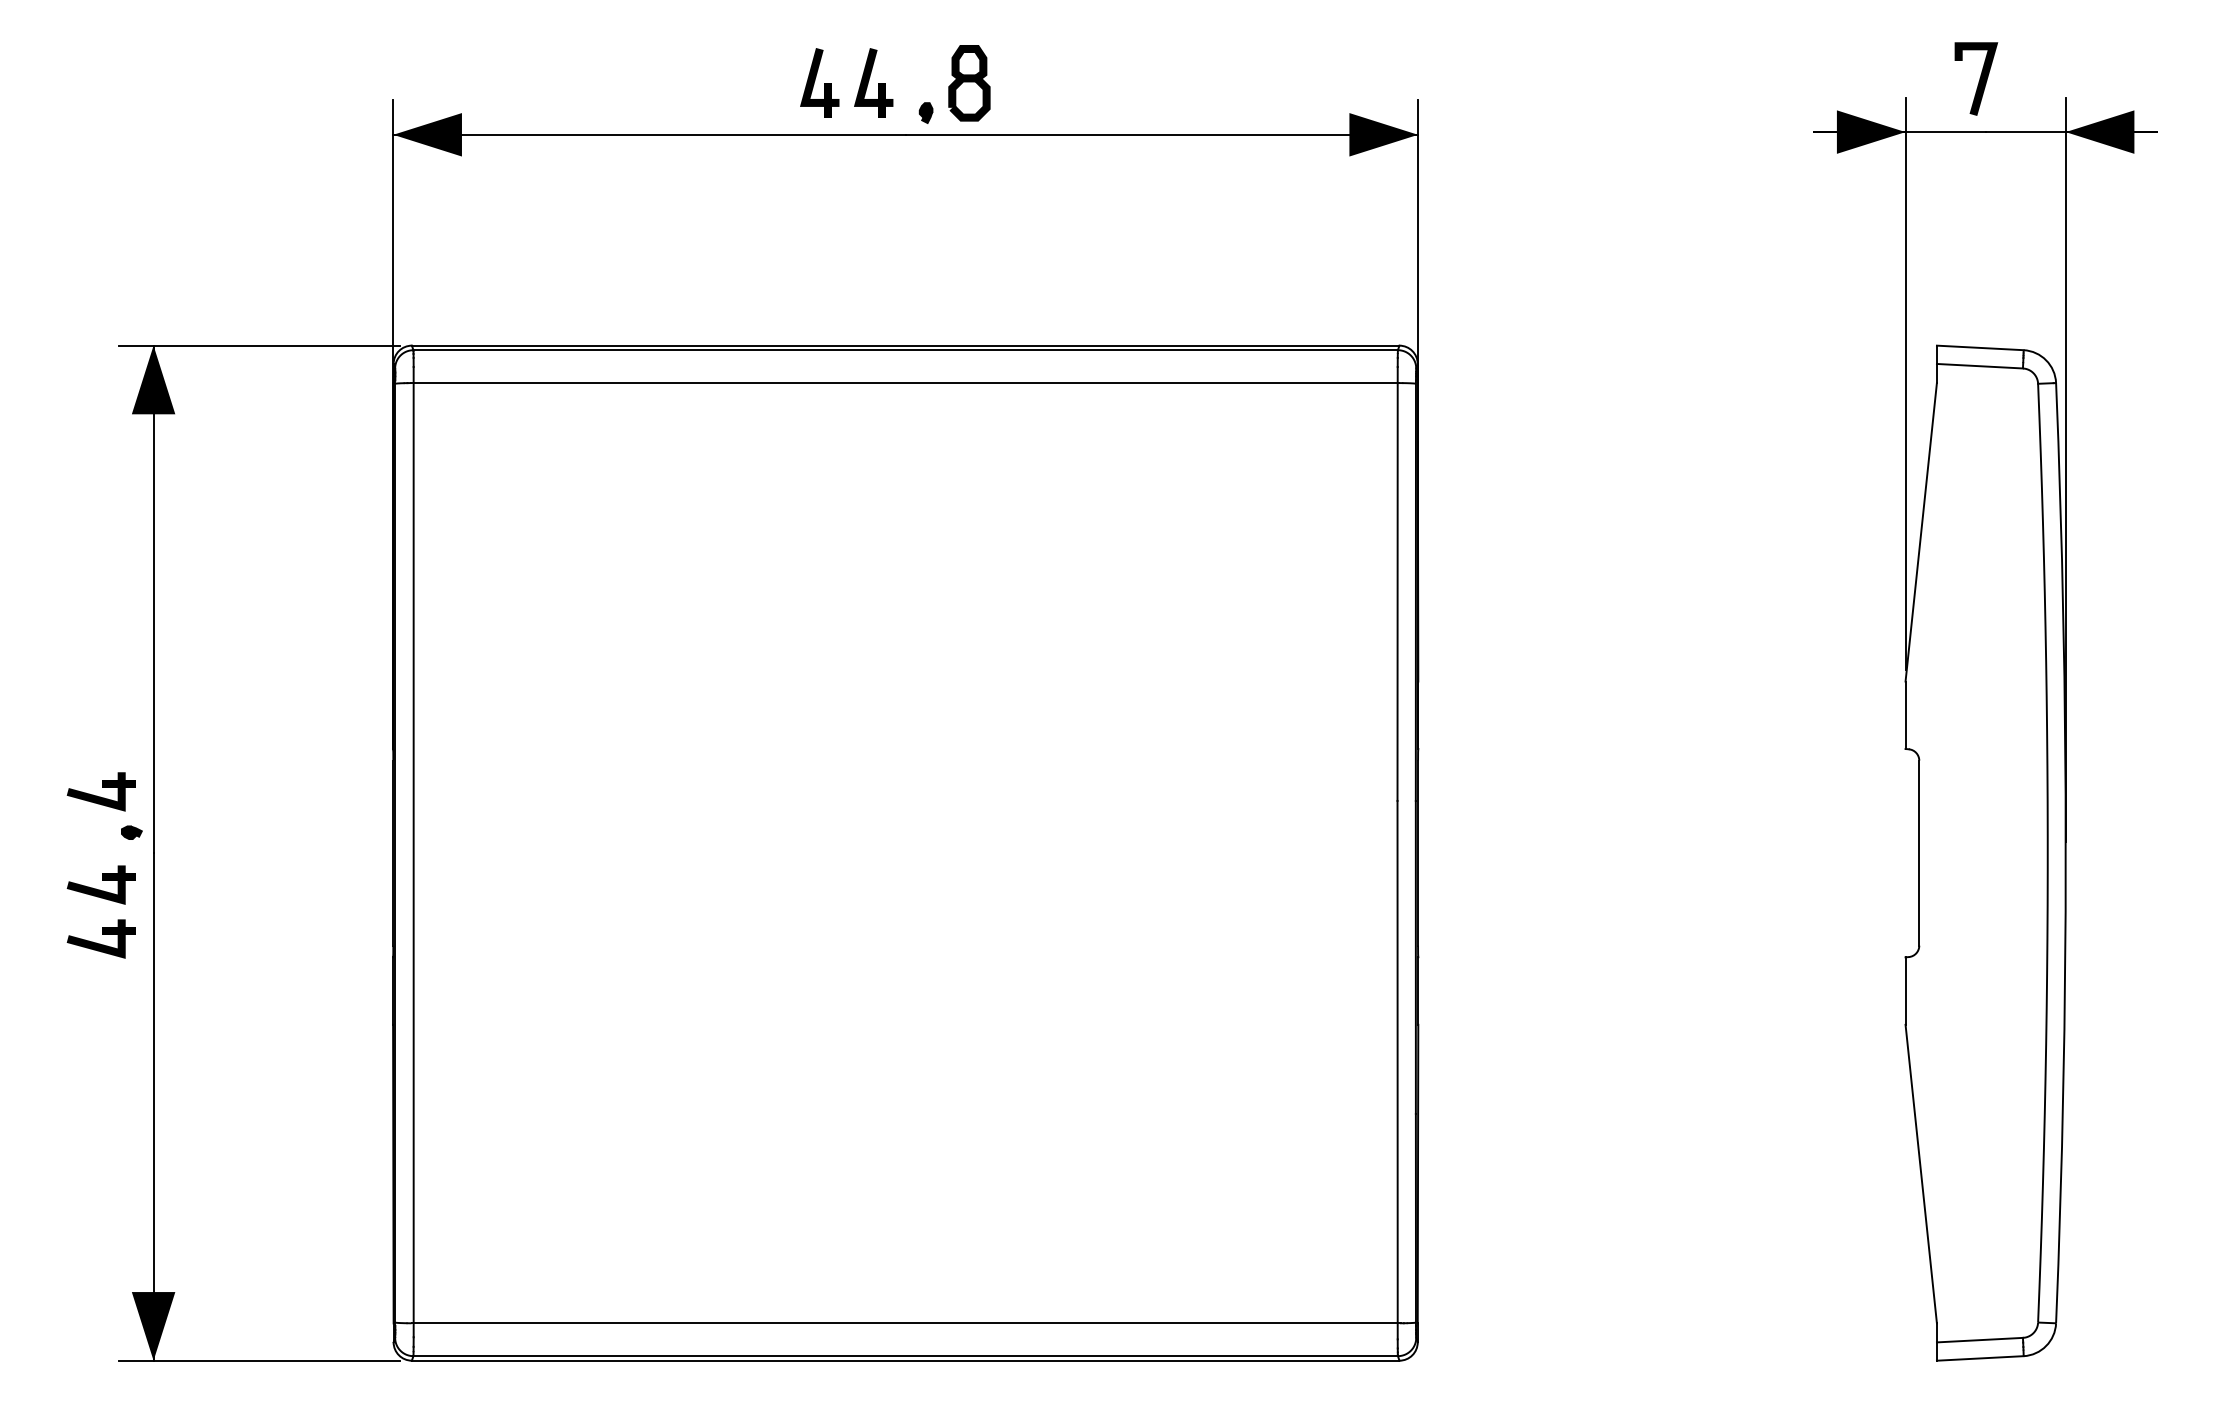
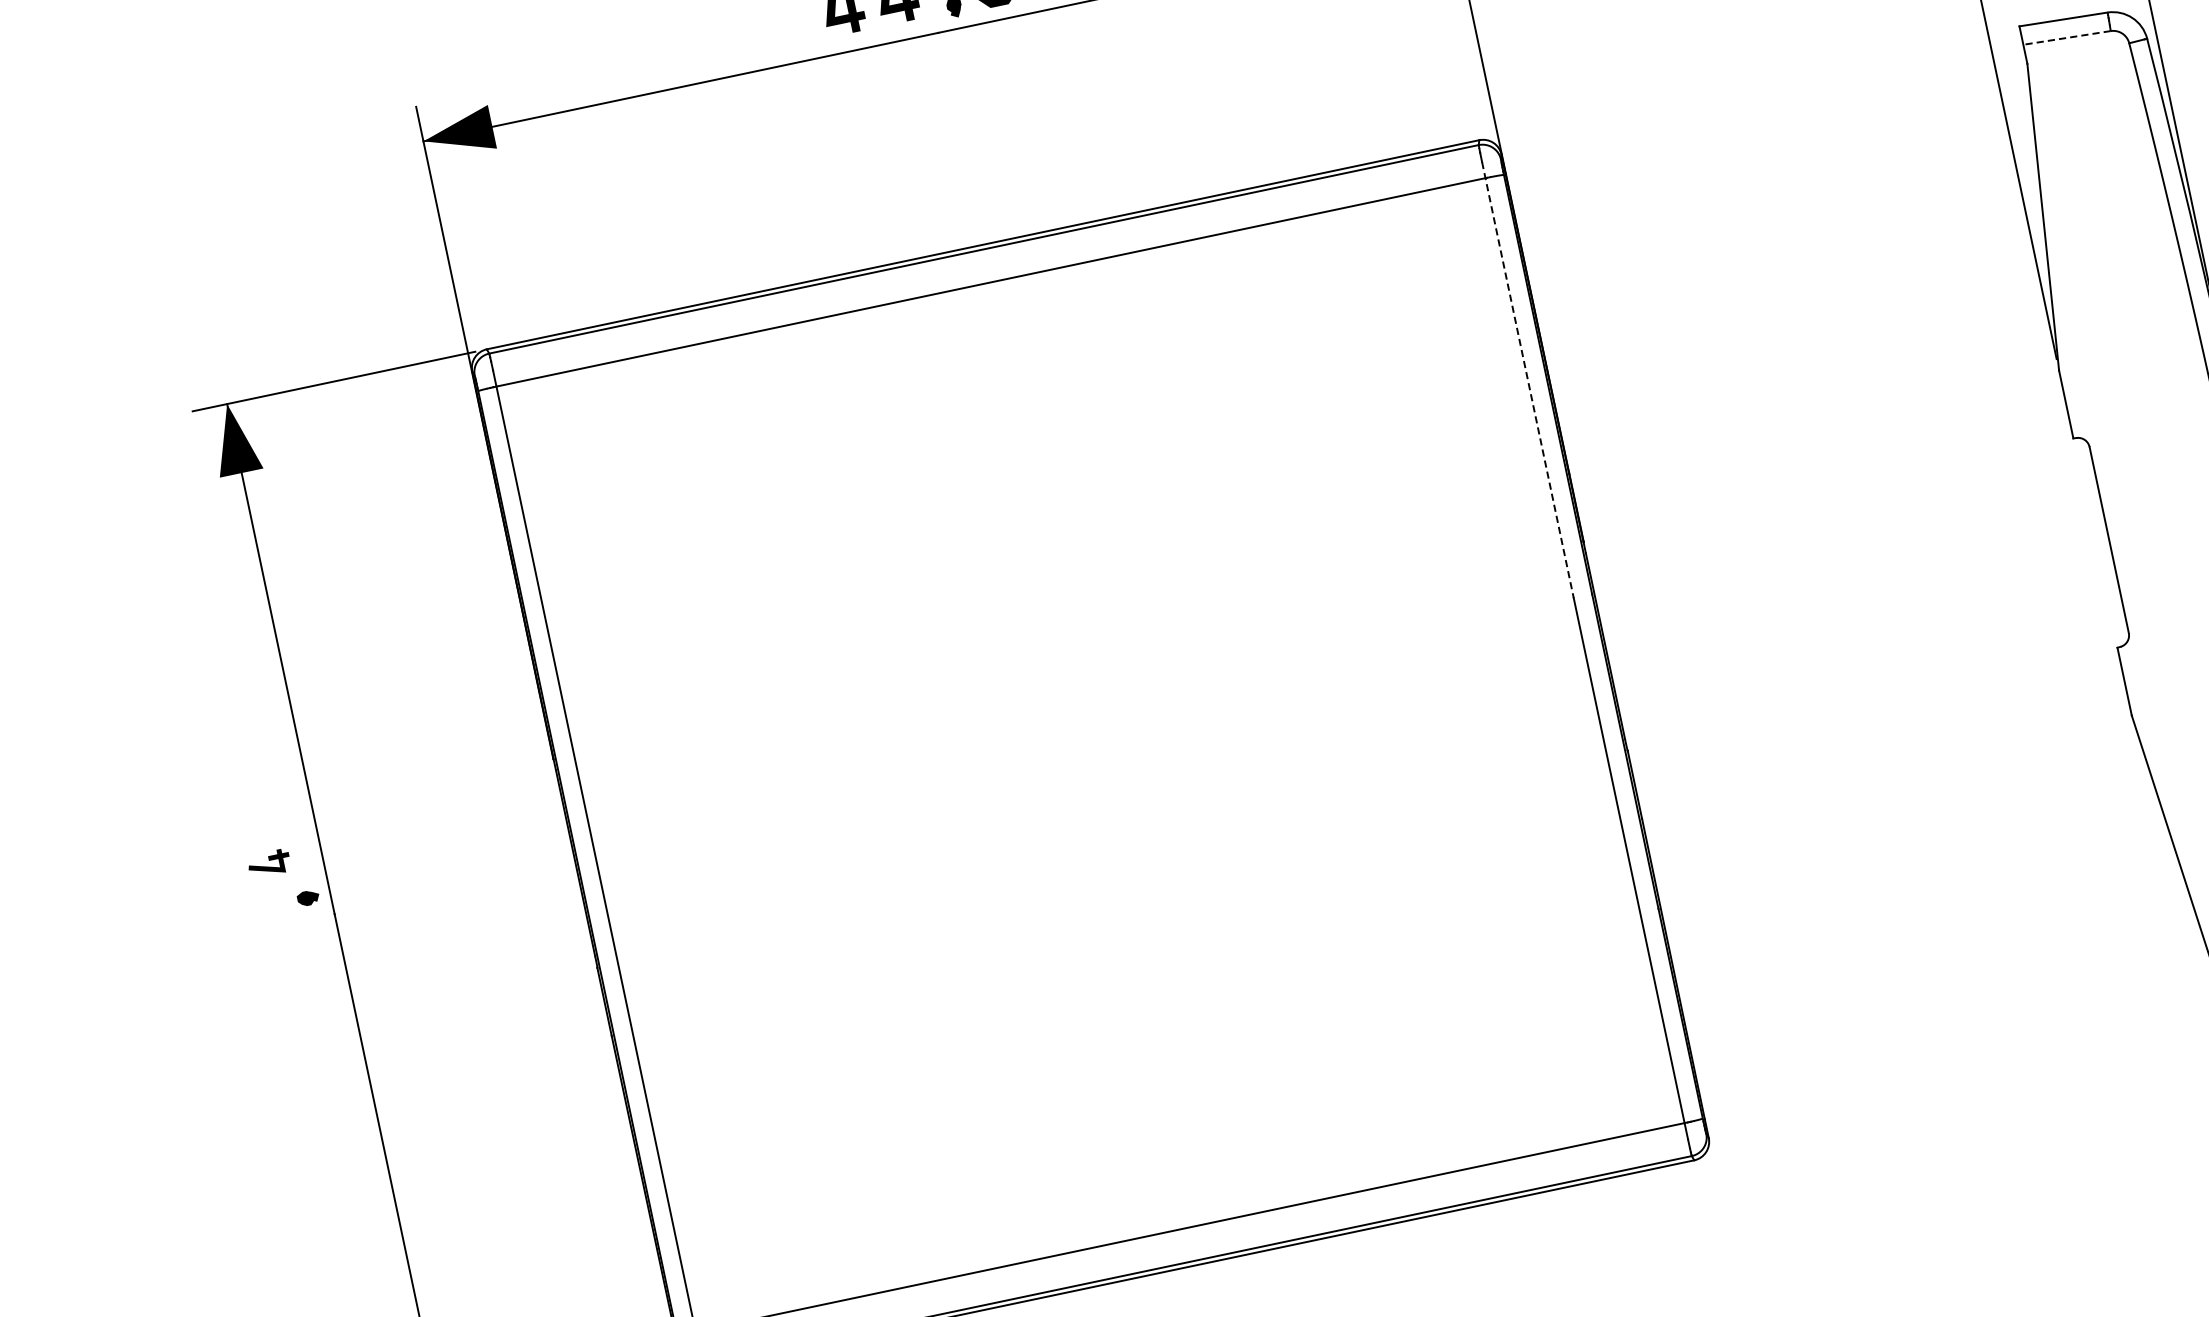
line: (1979, 366) -> (2066, 38), solid -> dashed
line: (1397, 583) -> (1527, 379), solid -> dashed
part: (100, 791) -> (268, 863), size x0.6
part: (100, 884) -> (287, 956), removed
part: (100, 938) -> (299, 1011), removed

